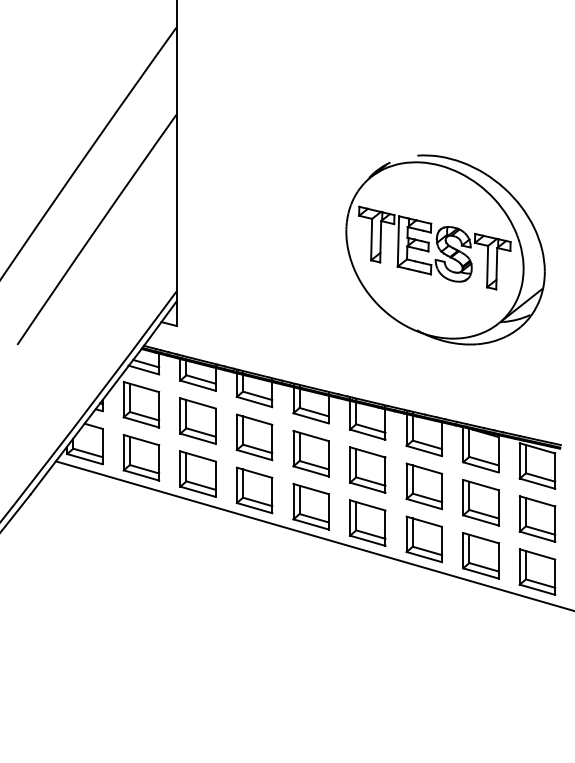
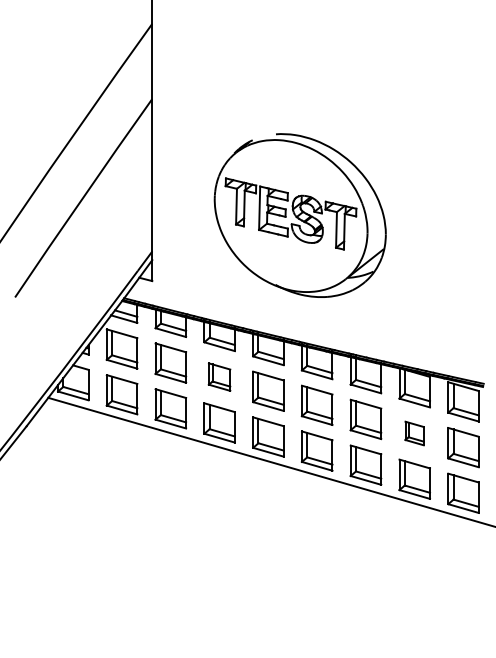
part: (444, 249) -> (299, 215), moved
part: (254, 436) -> (219, 376), size x0.7
part: (480, 502) -> (414, 433), size x0.6

